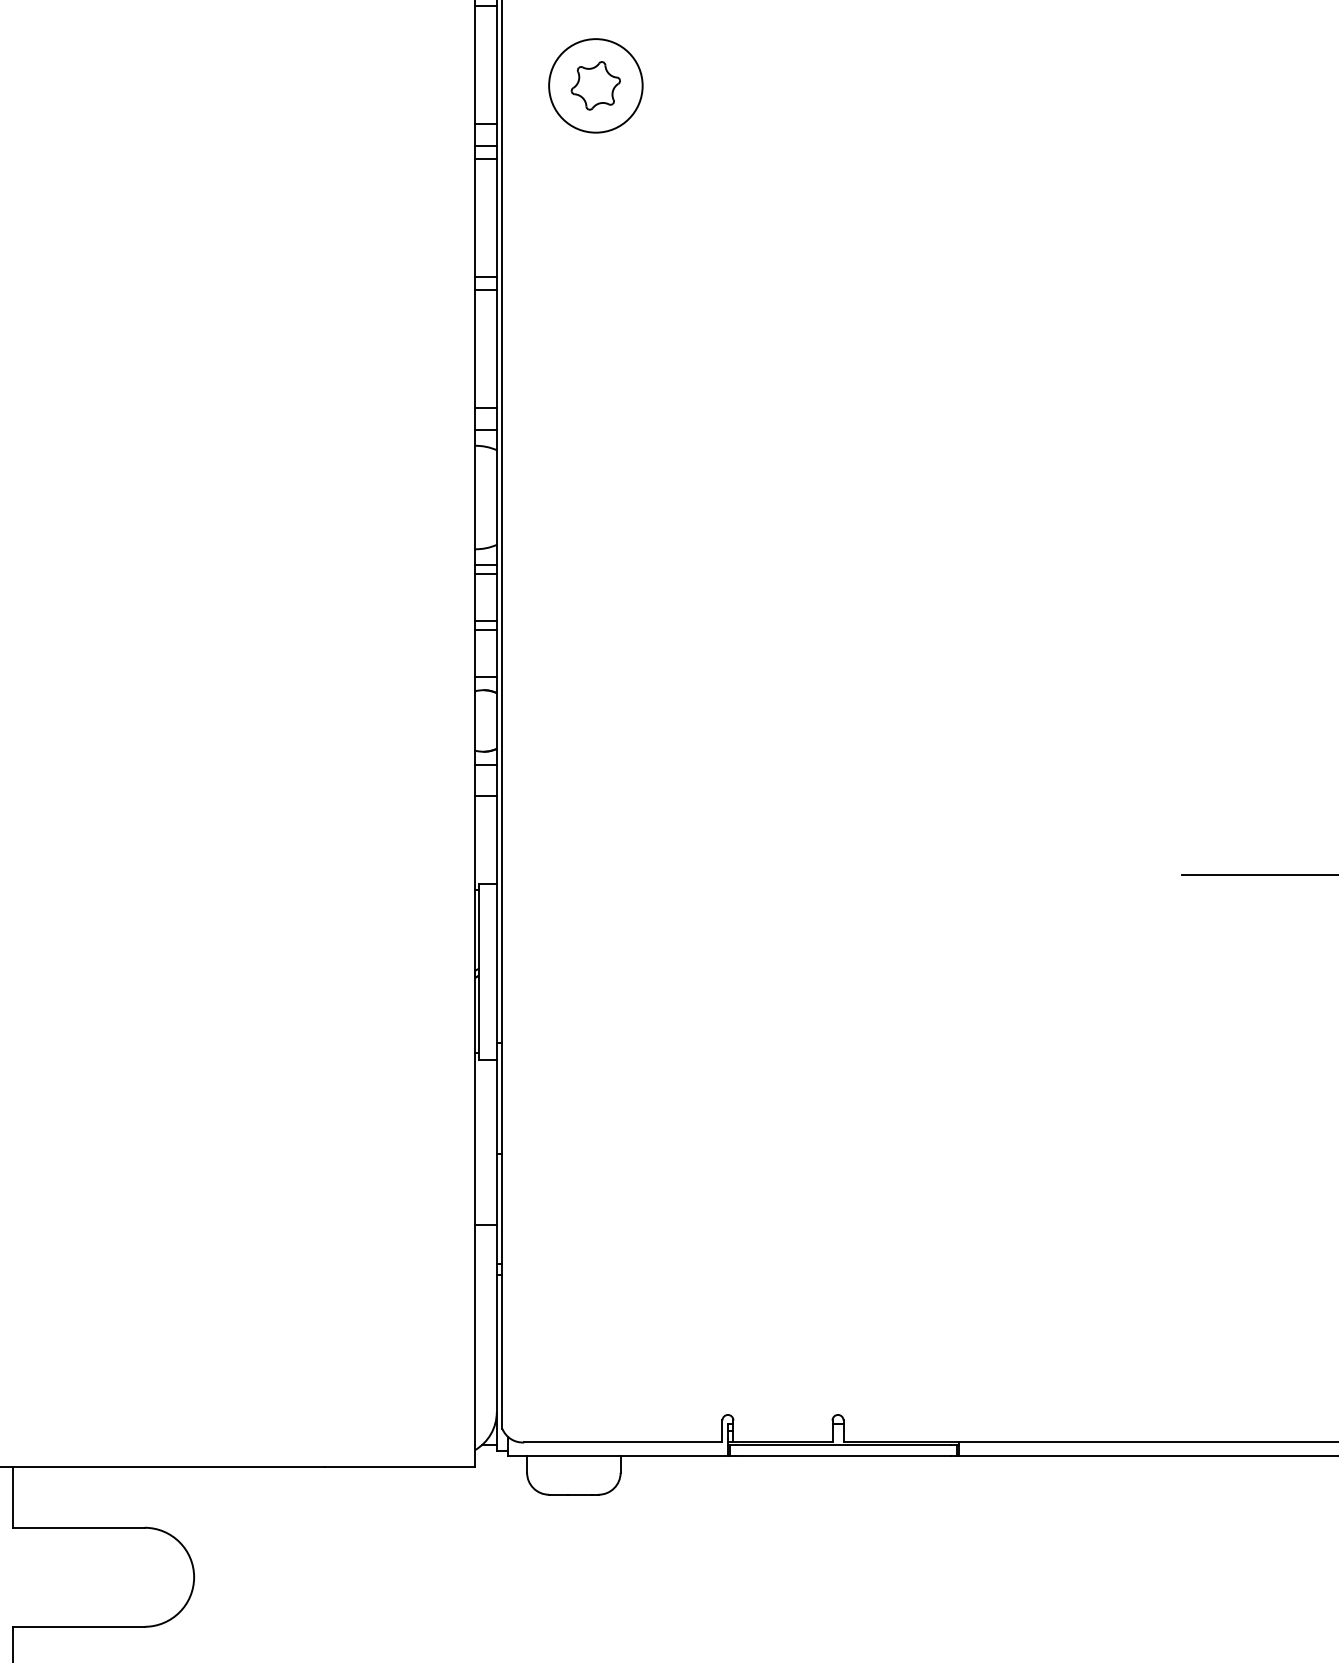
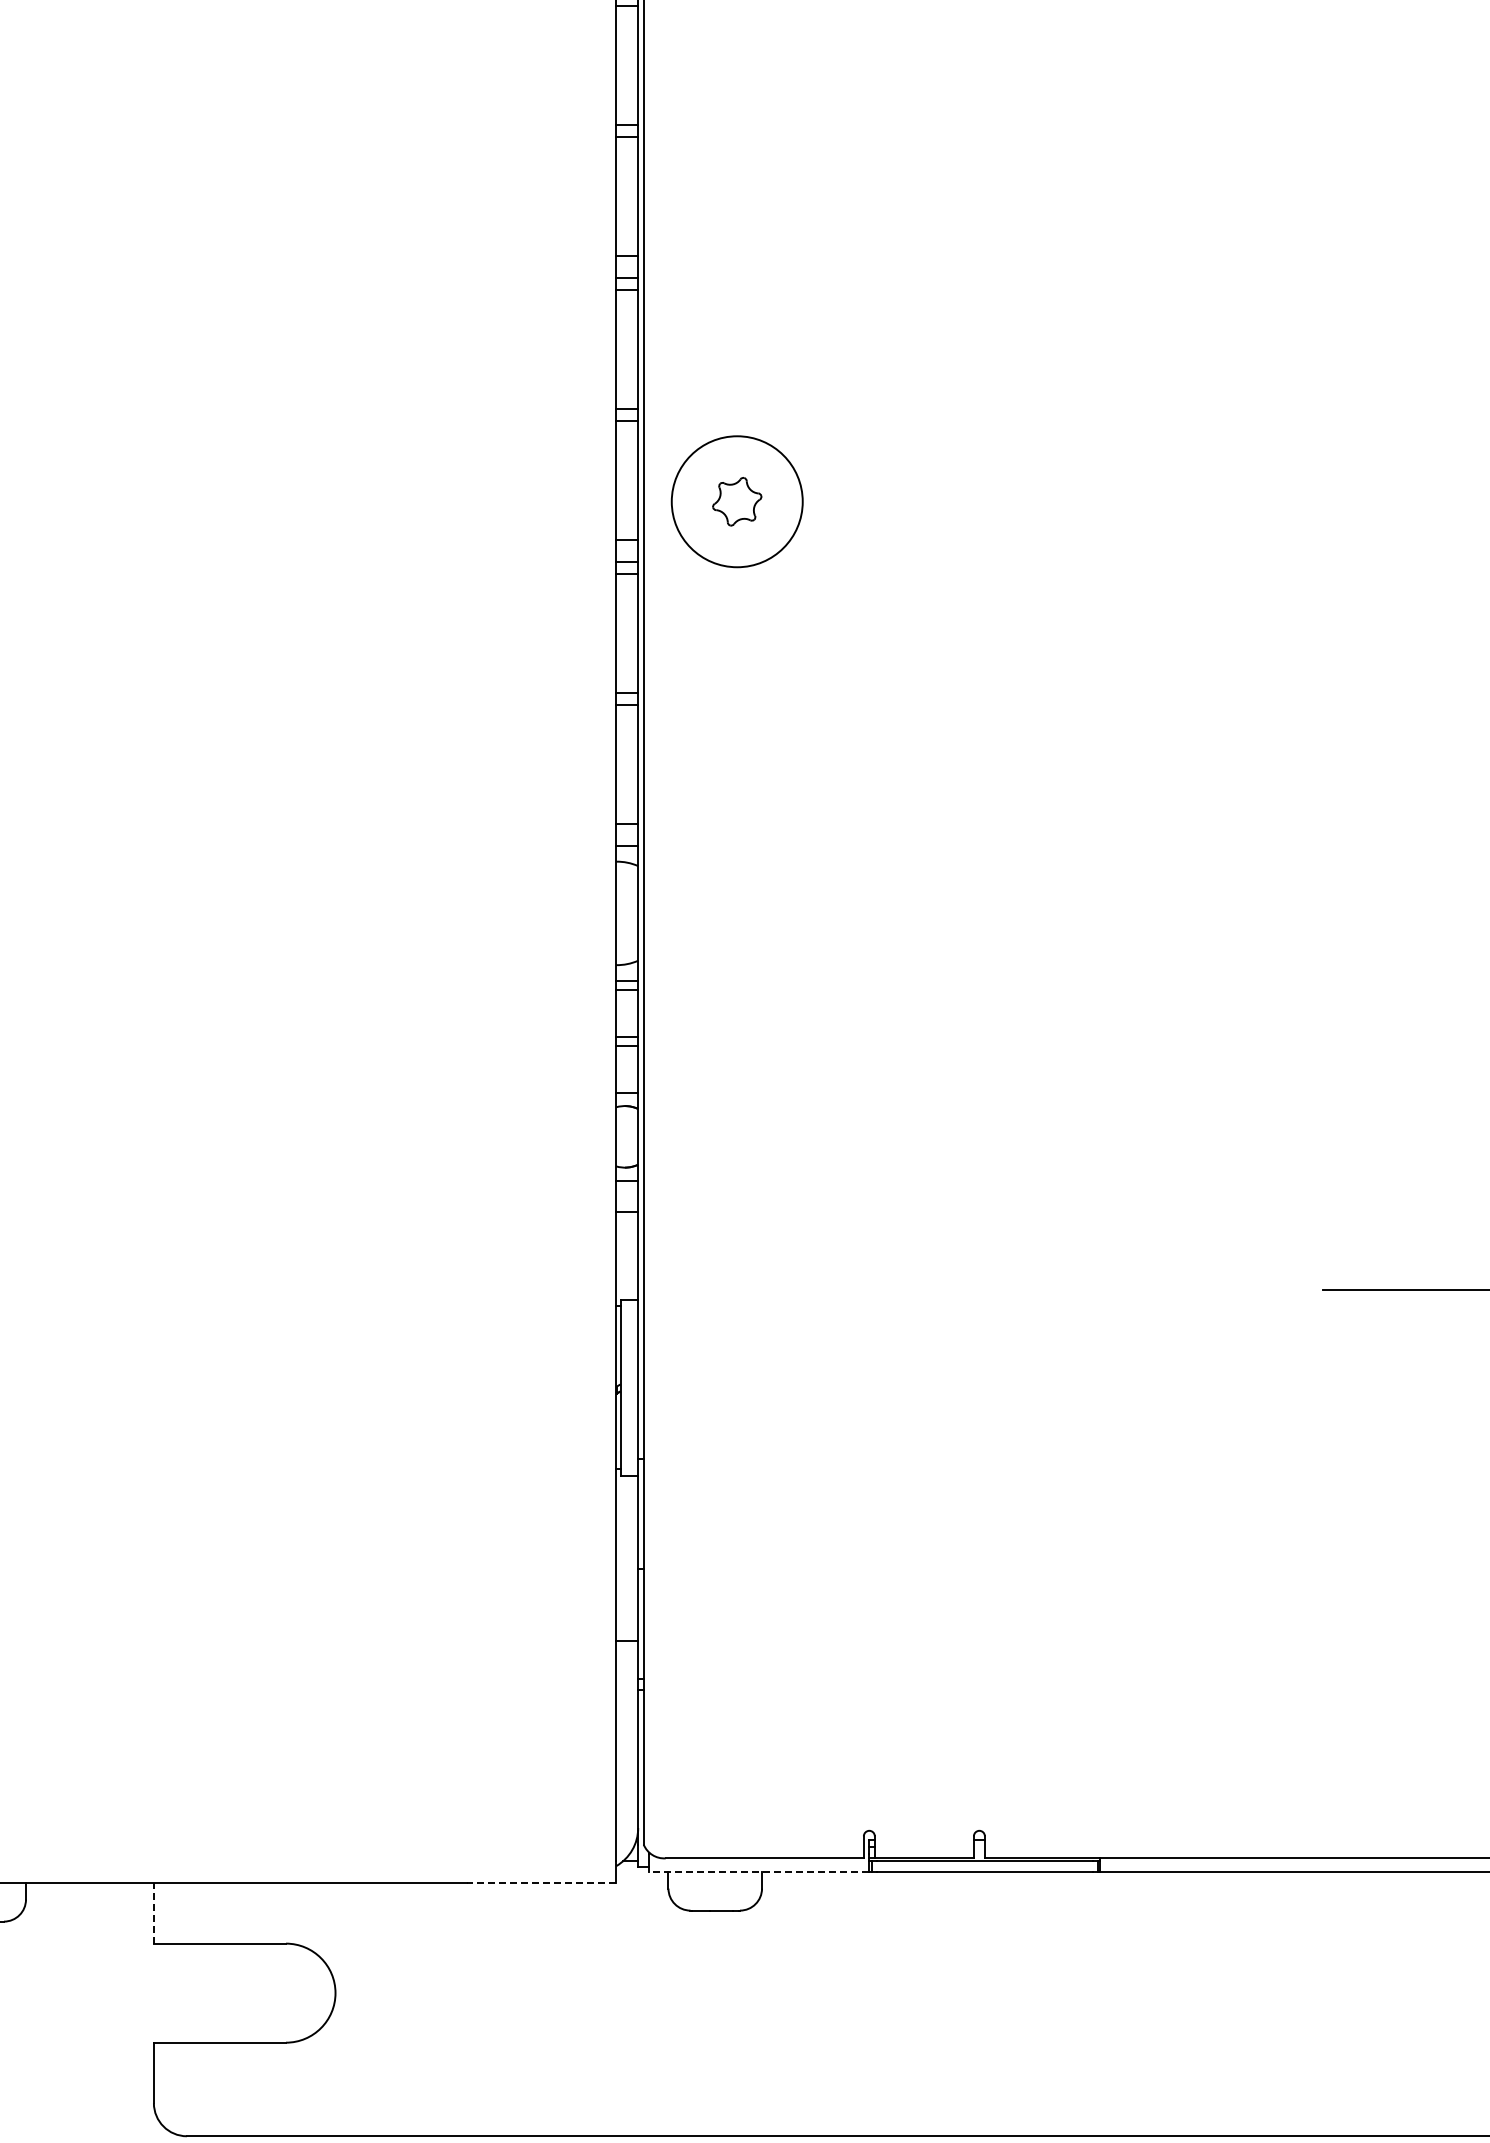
circle: (596, 85) -> (737, 501), size x1.4
line: (617, 1456) -> (758, 1872), solid -> dashed
line: (400, 1467) -> (541, 1883), solid -> dashed
line: (12, 1496) -> (153, 1912), solid -> dashed

